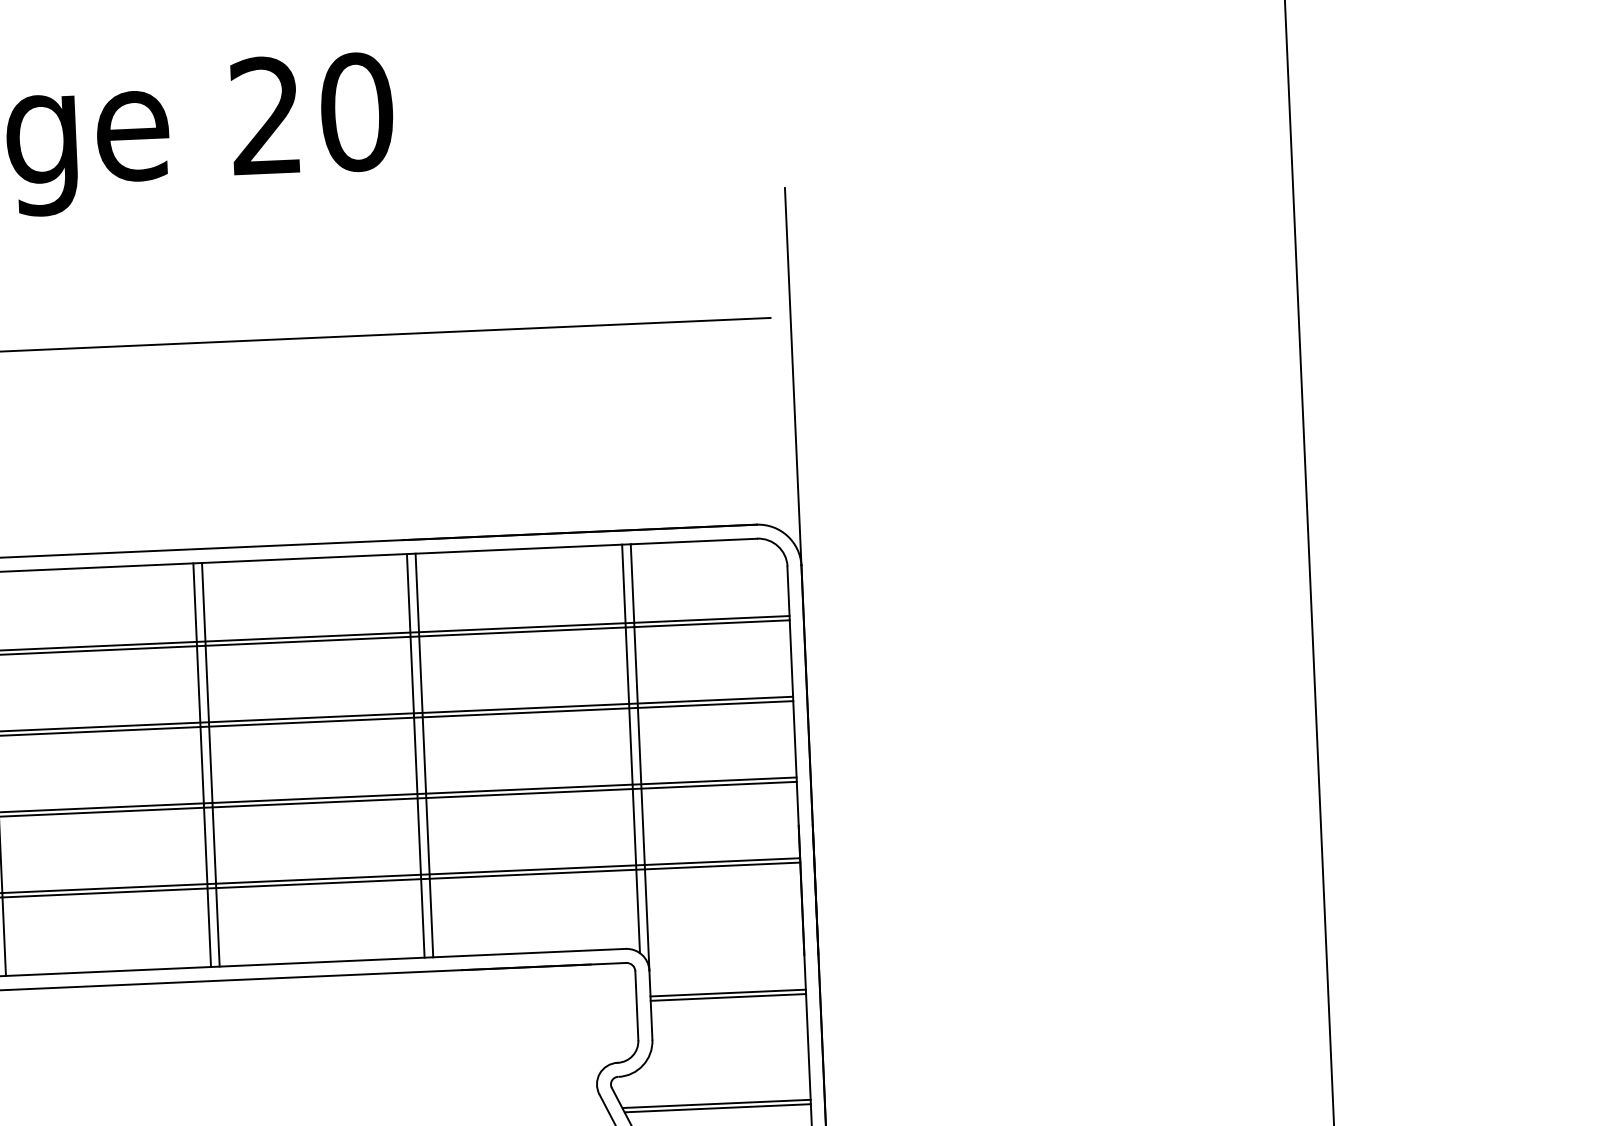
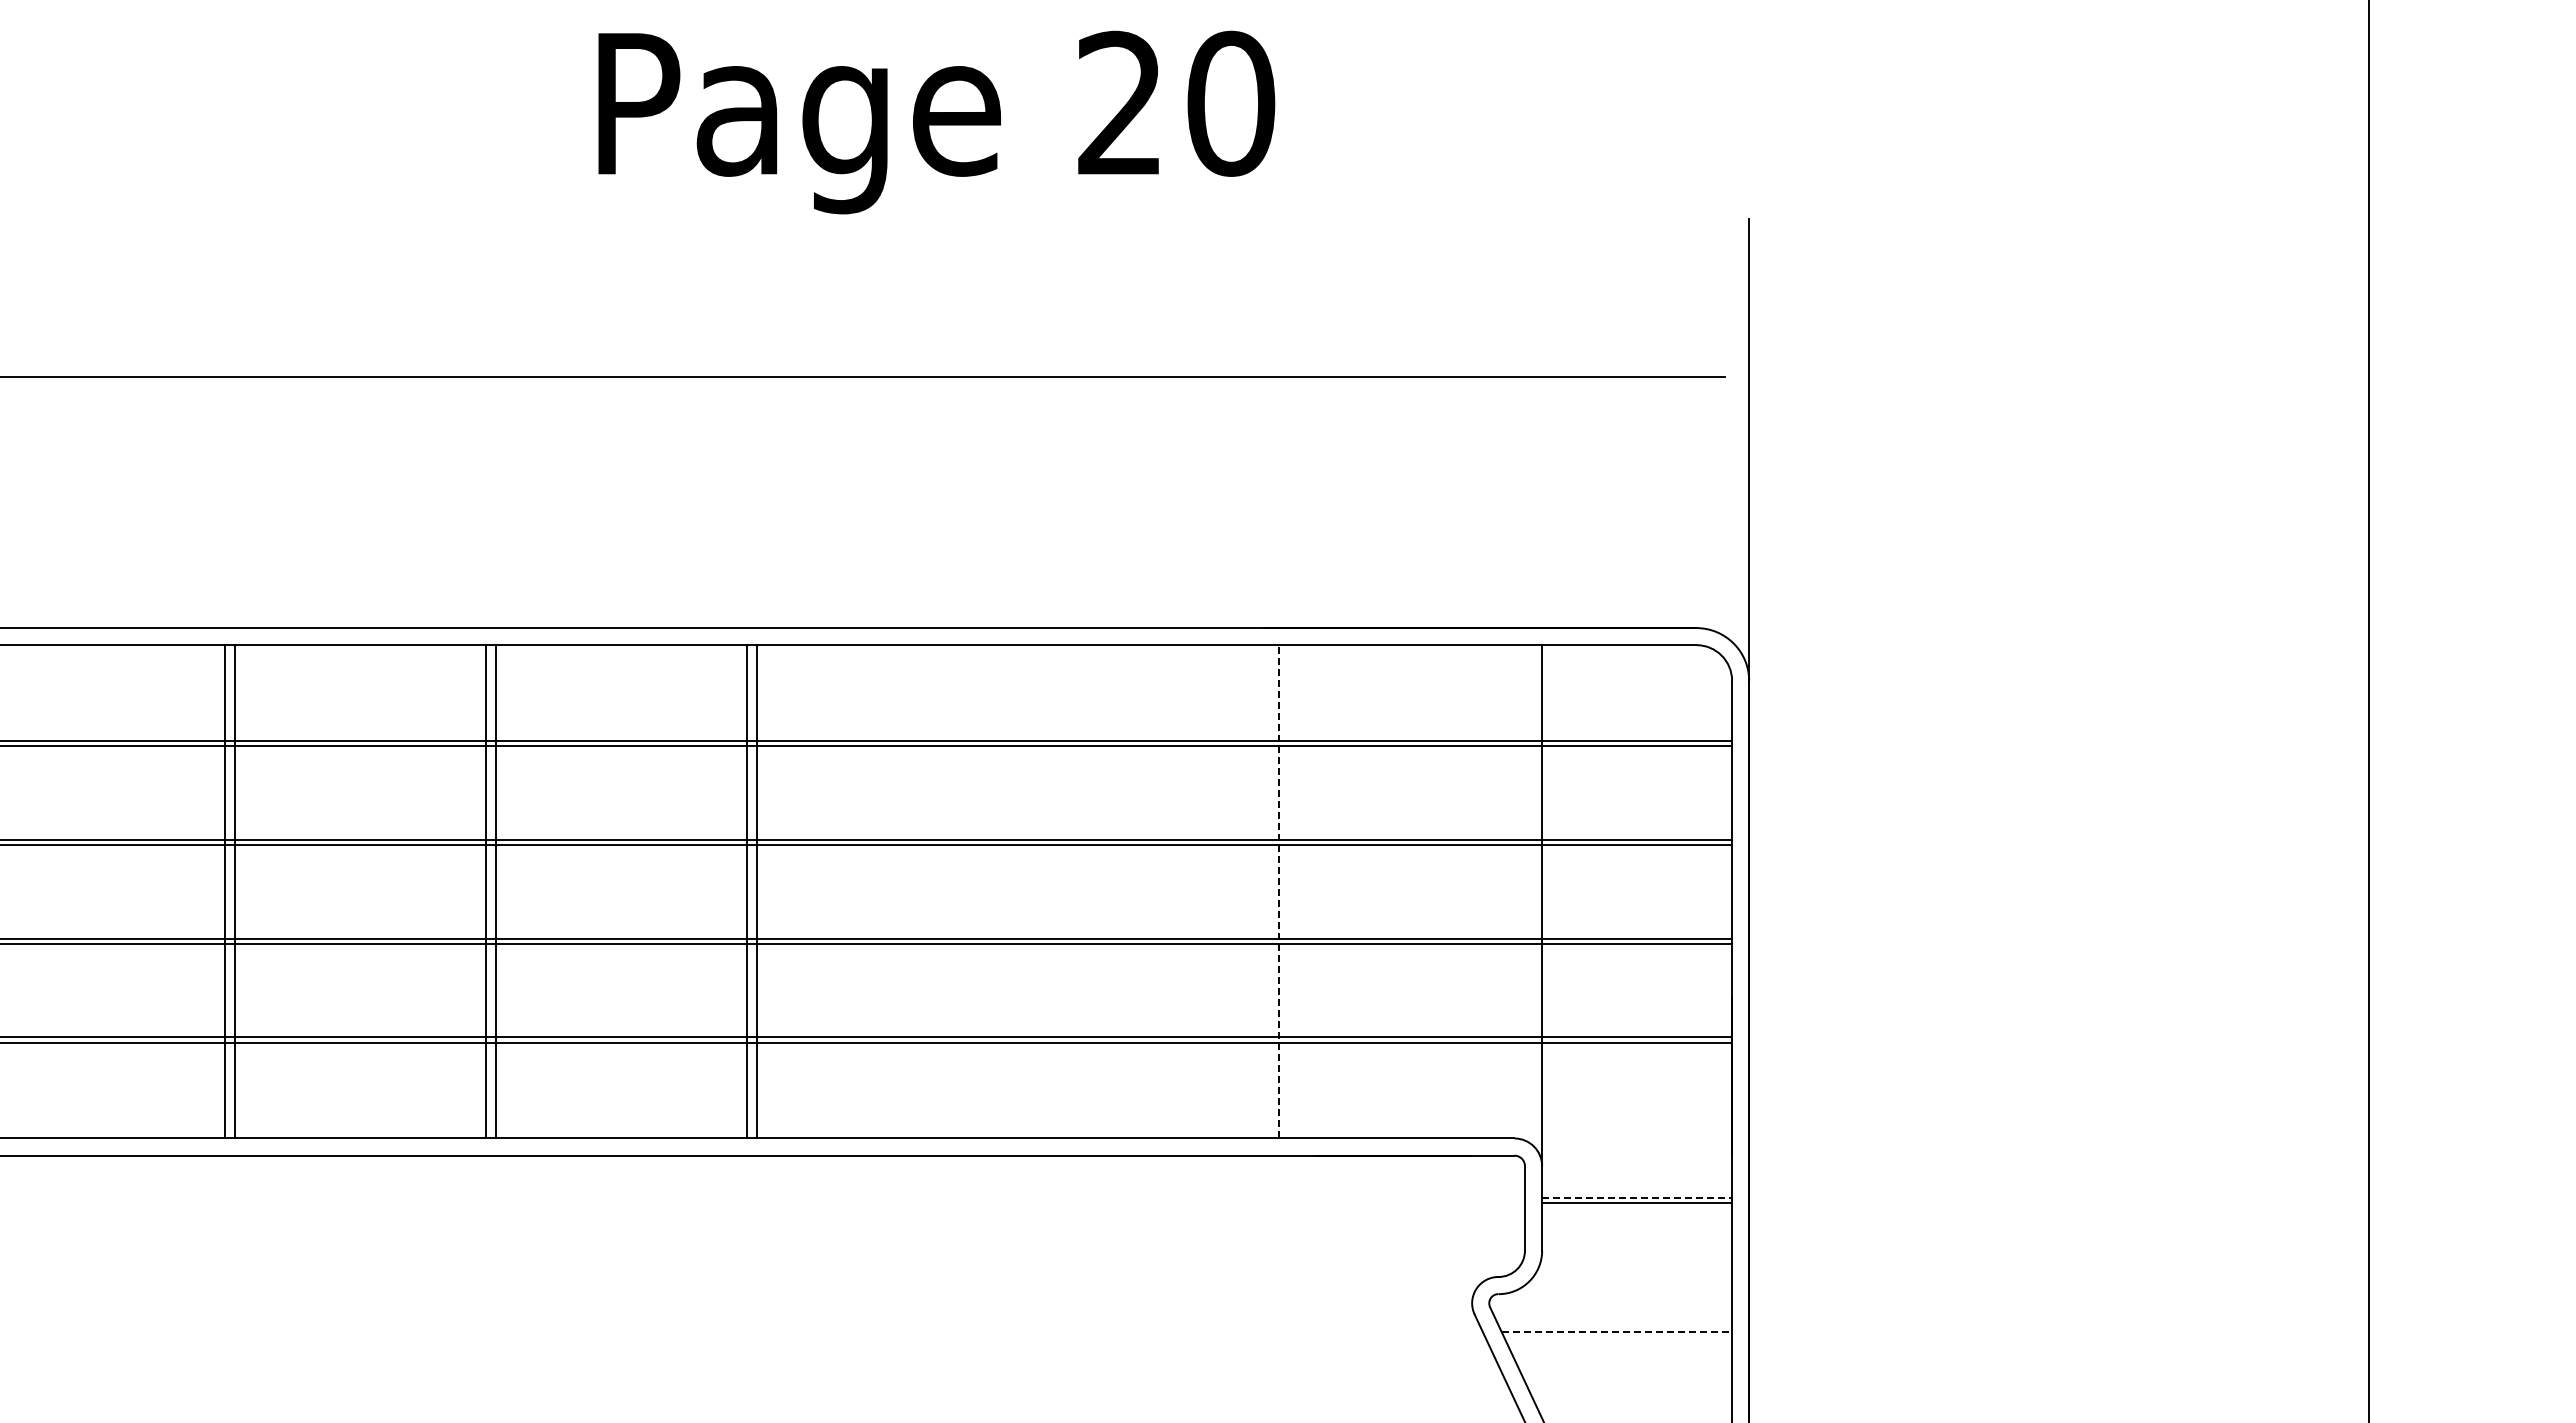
line: (630, 748) -> (1531, 894), removed
line: (415, 755) -> (1268, 891), removed
line: (424, 755) -> (1279, 891), solid -> dashed
line: (202, 764) -> (1007, 891), removed
line: (211, 764) -> (1018, 891), removed
line: (728, 992) -> (1637, 1197), solid -> dashed
line: (717, 1104) -> (1617, 1332), solid -> dashed
line: (717, 1108) -> (1617, 1337), removed

